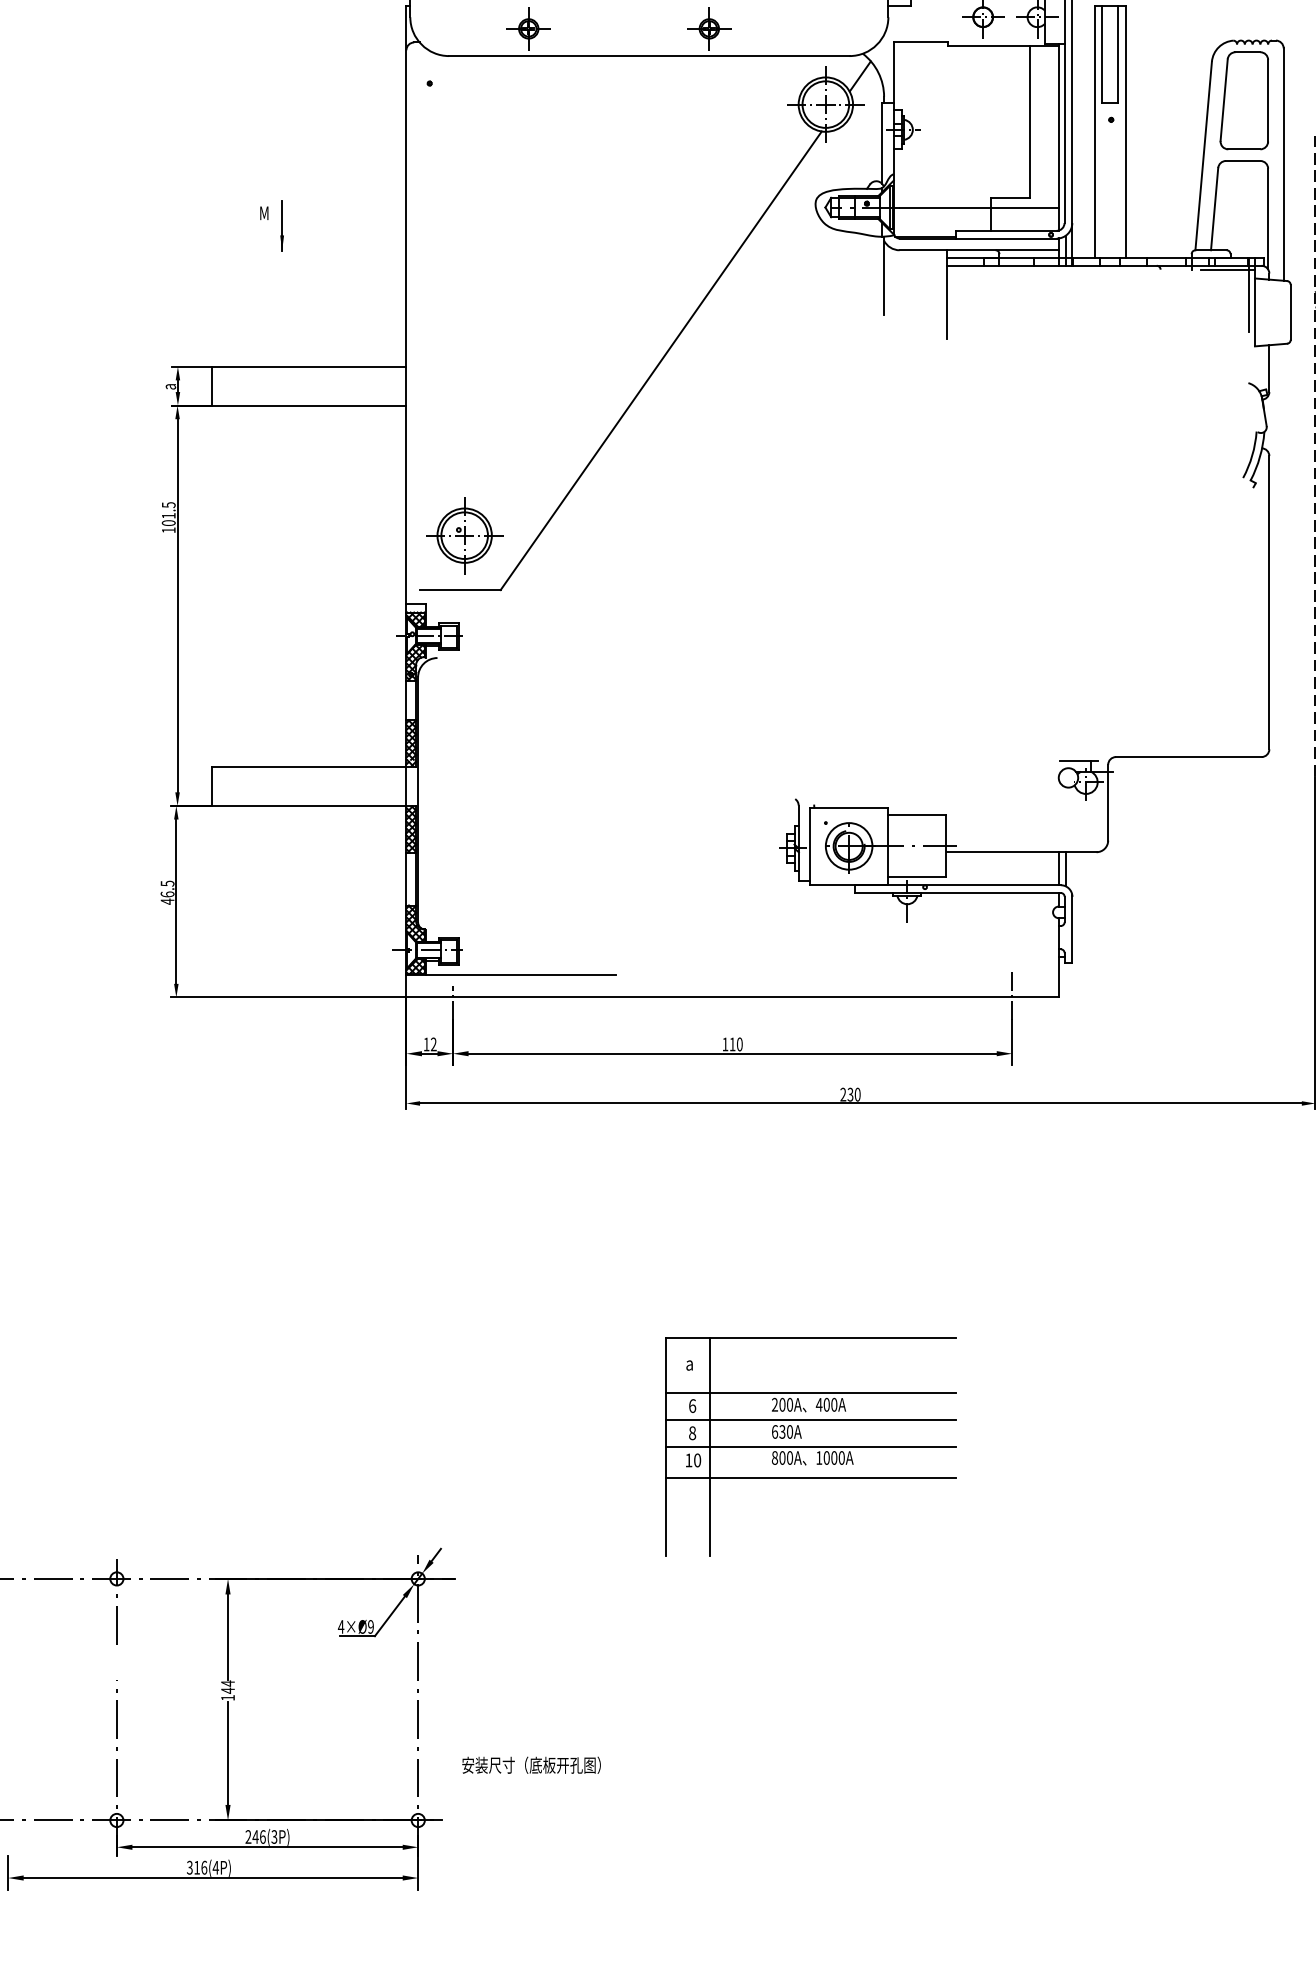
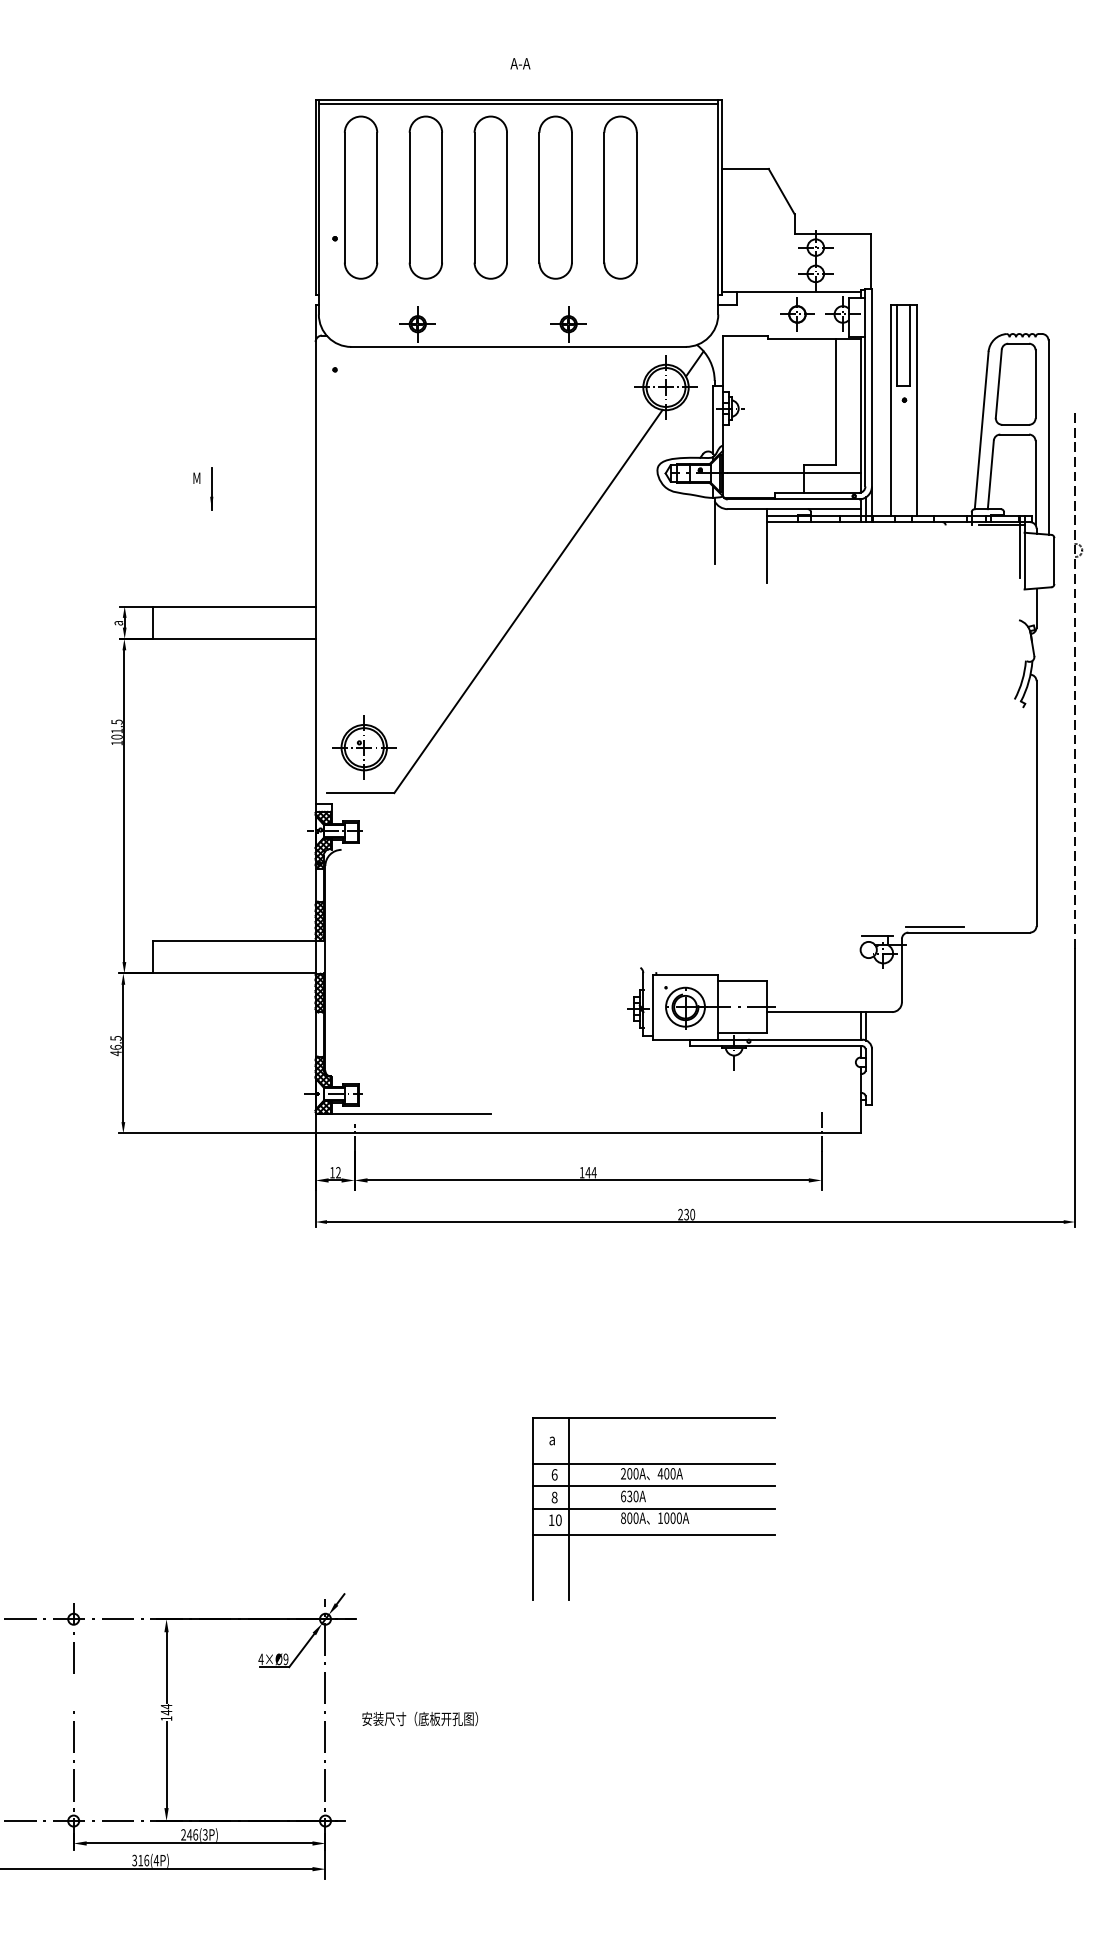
line: (1148, 750) -> (935, 927), added
text: (735, 1044) -> (590, 1172), 110 -> 144
text: (530, 1764) -> (419, 1718), moved

